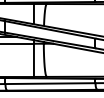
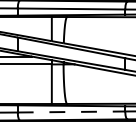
line: (50, 83) -> (71, 111), solid -> dashed

